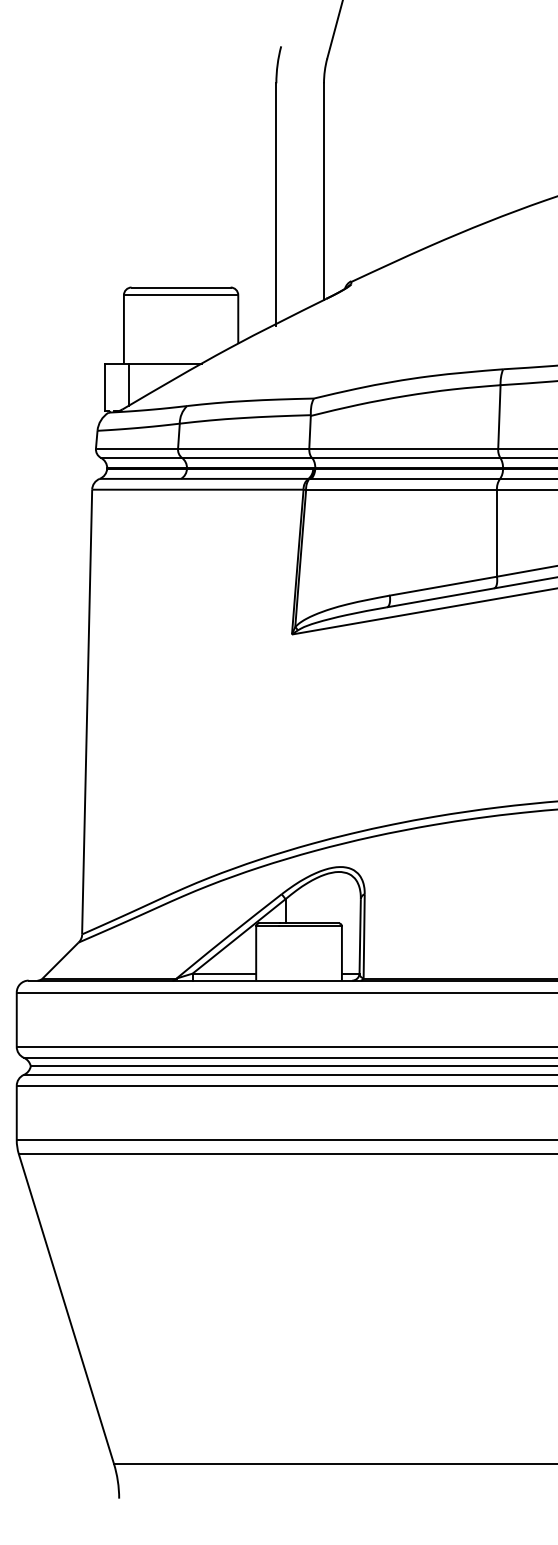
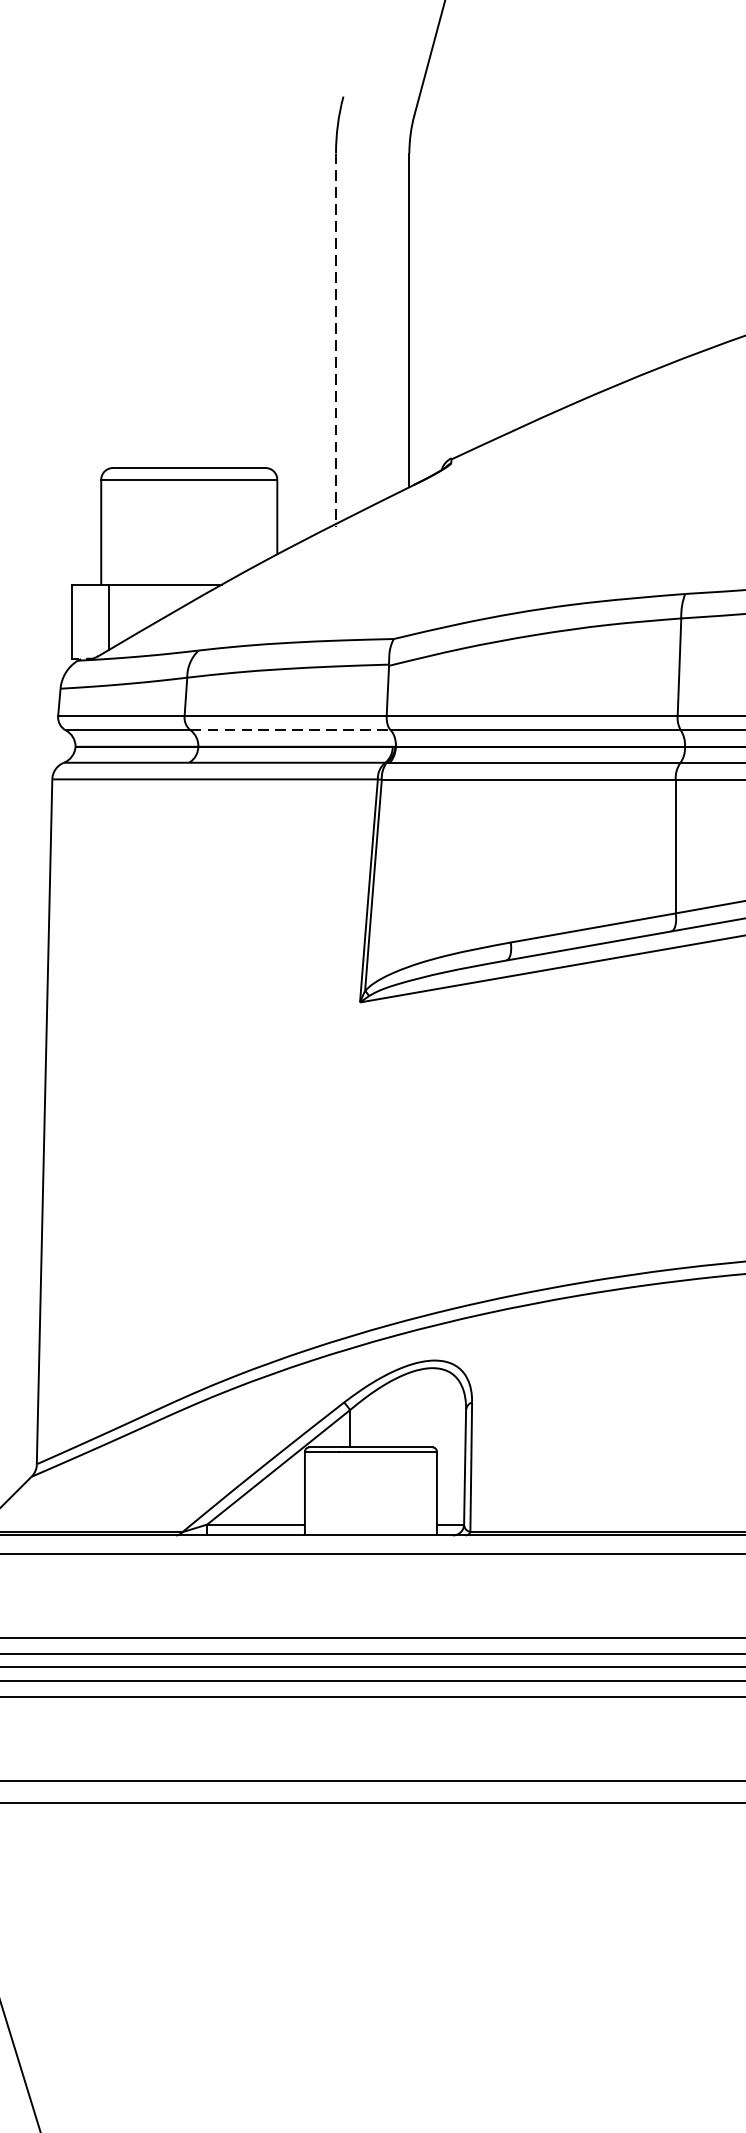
line: (276, 204) -> (336, 340), solid -> dashed
line: (247, 457) -> (291, 729), solid -> dashed

